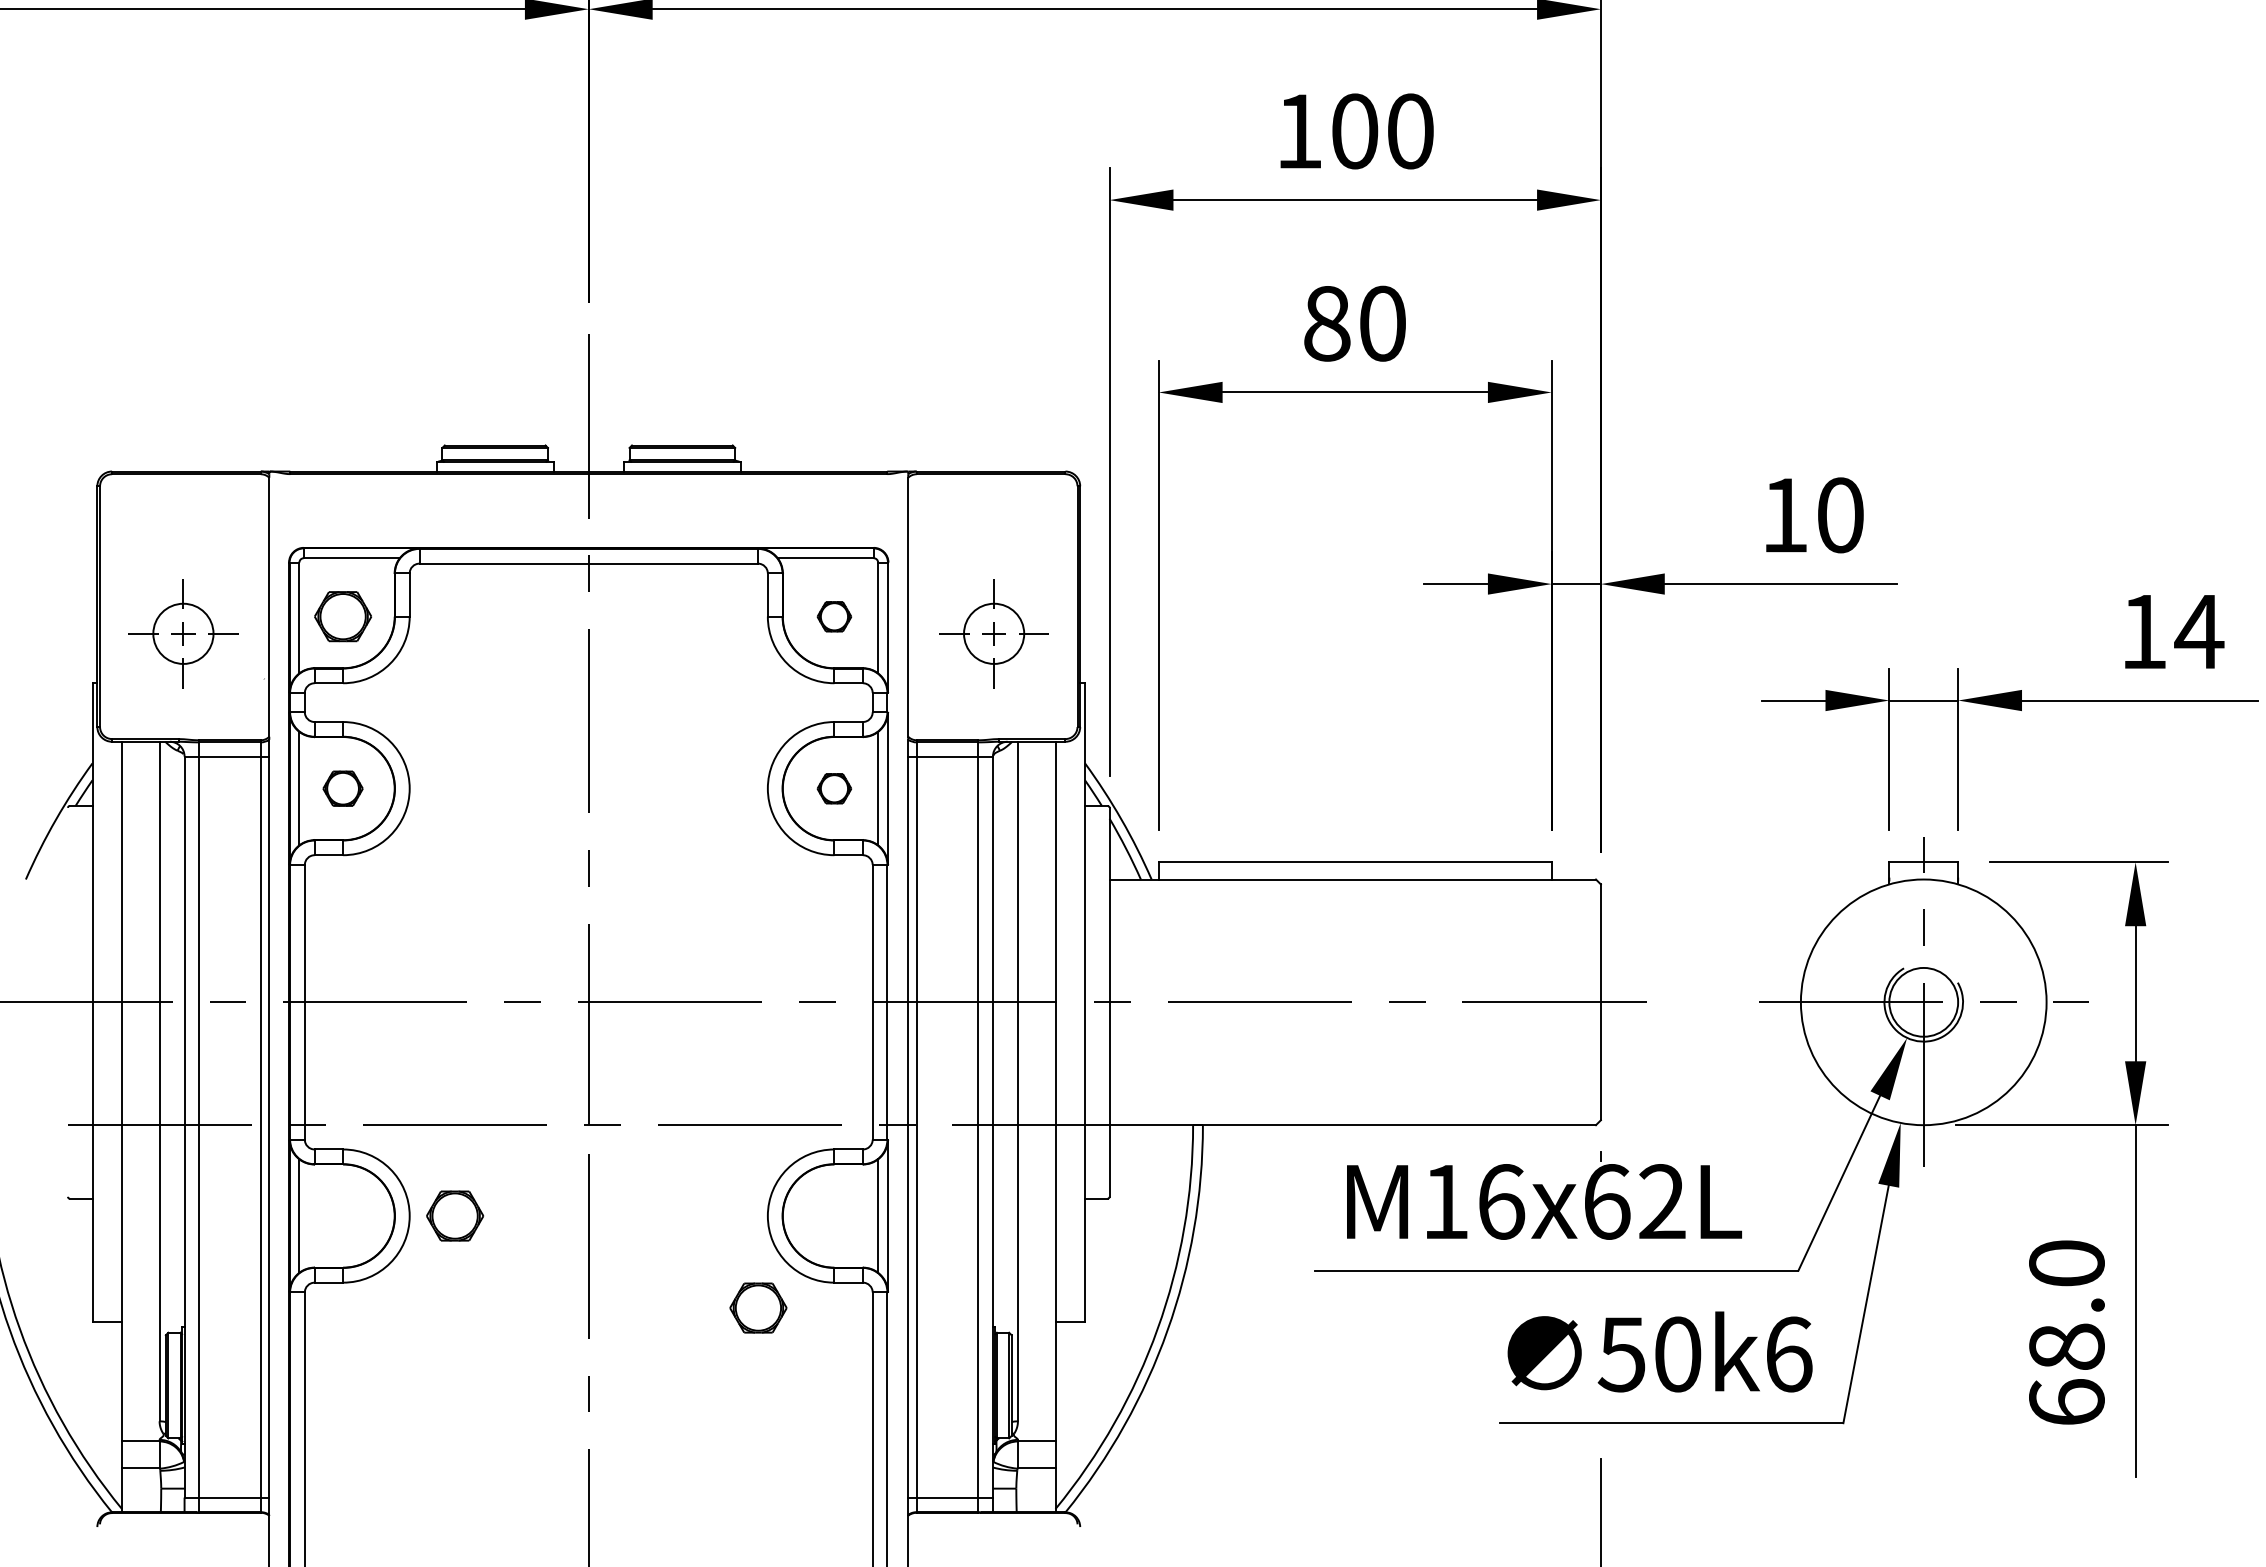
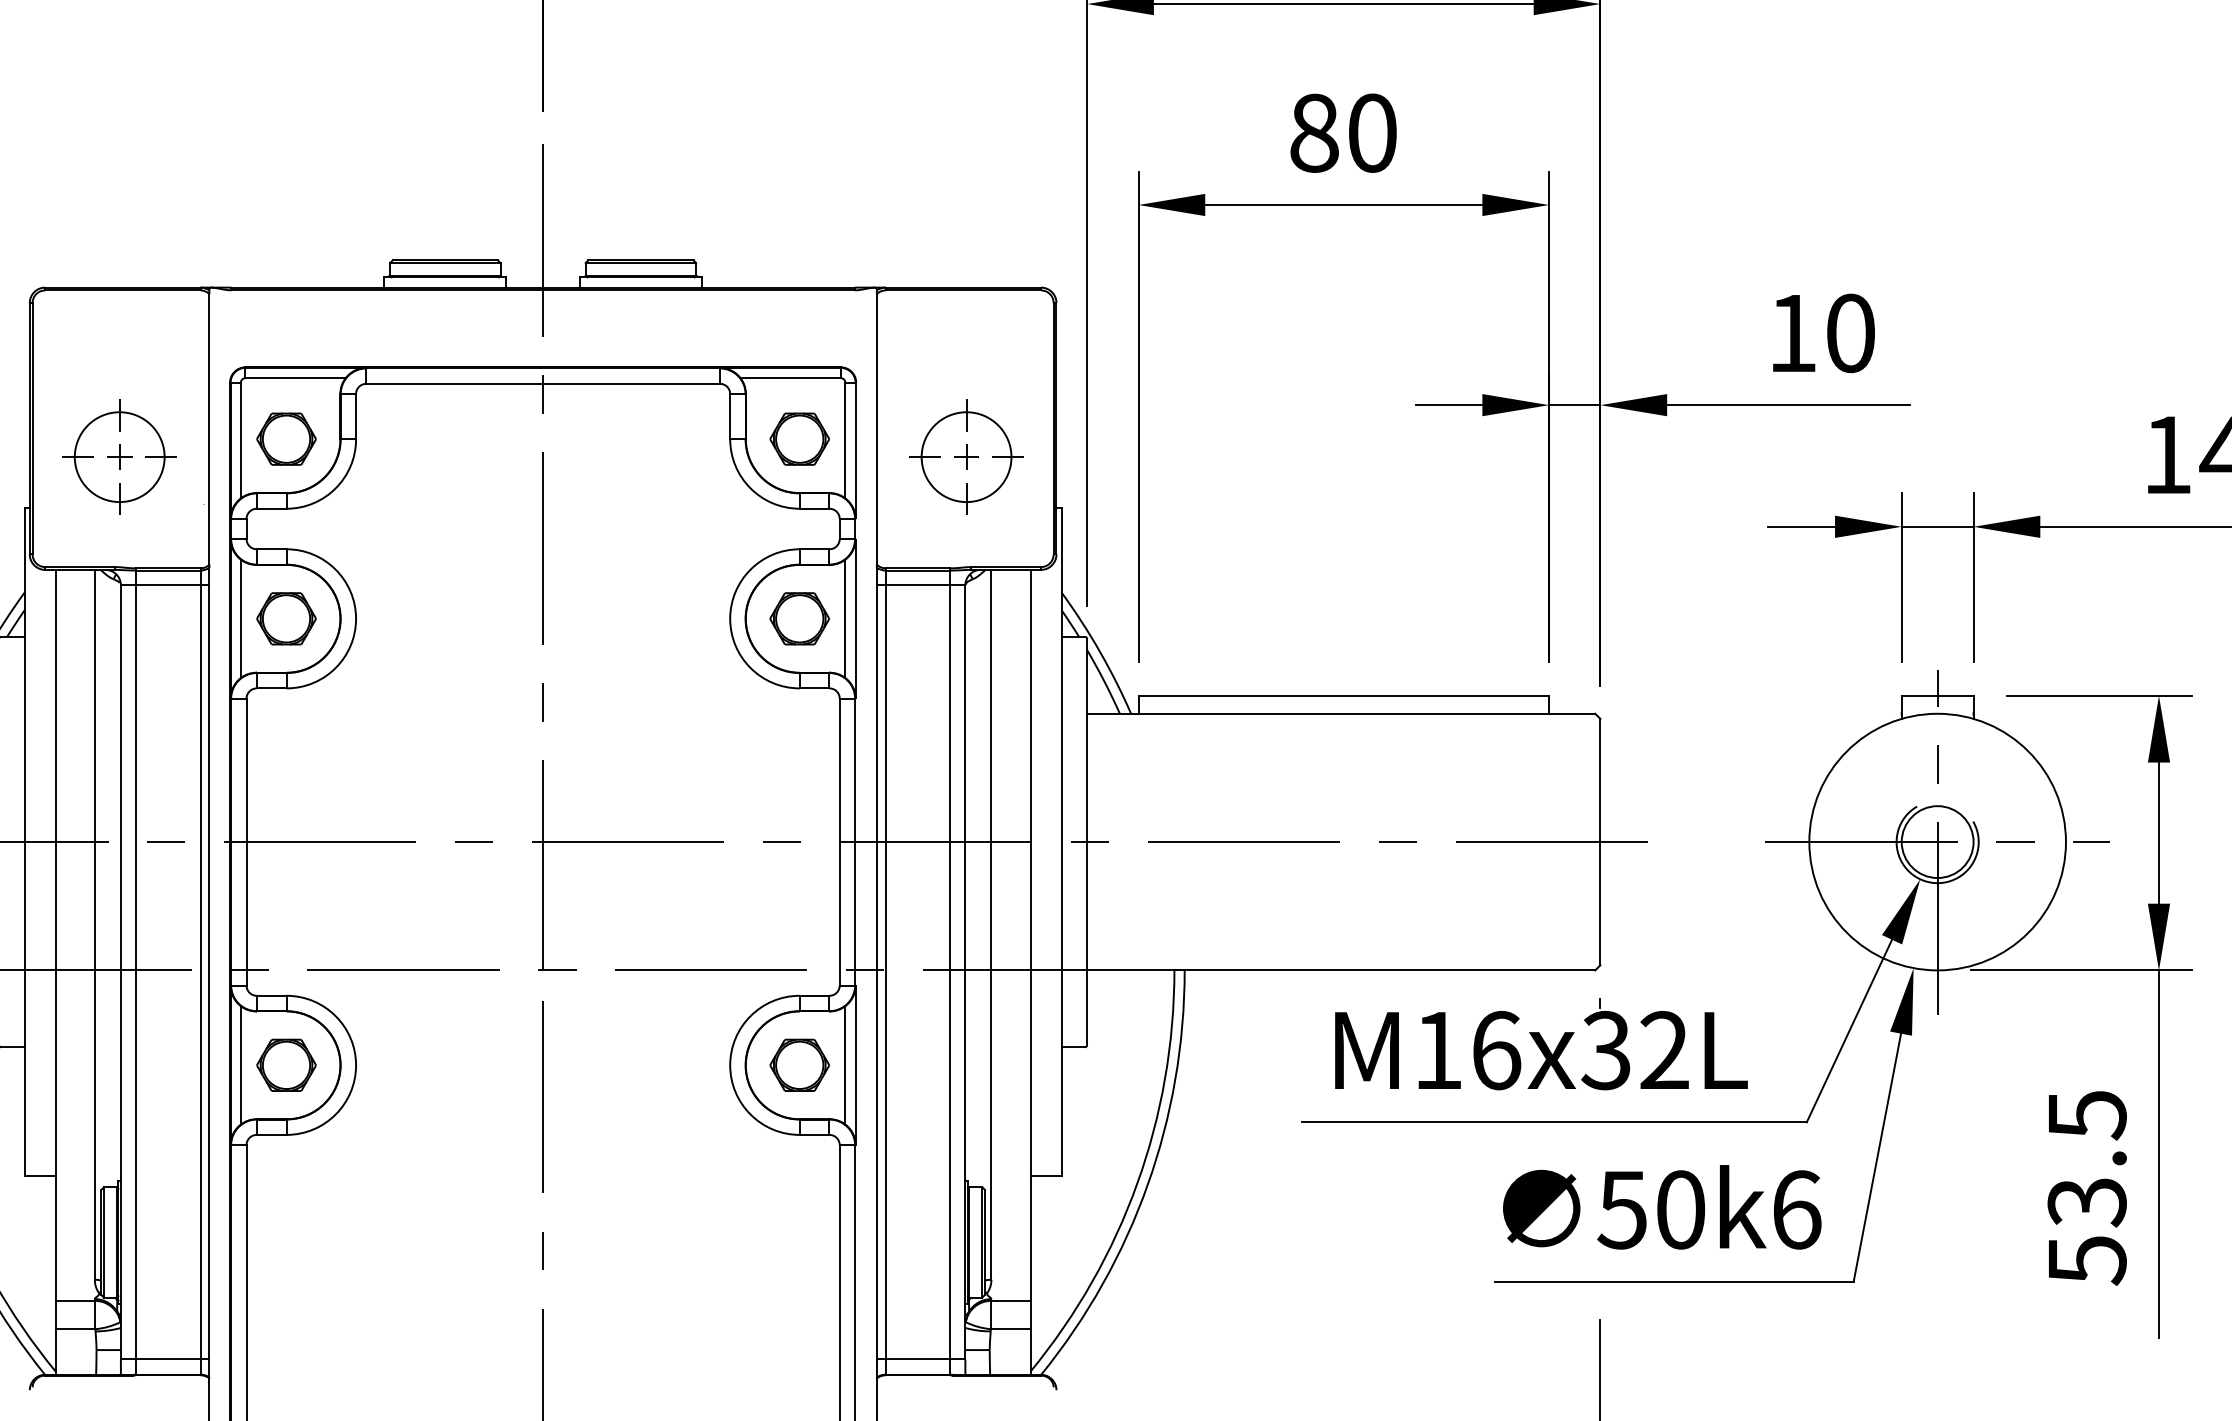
part: (834, 616) -> (799, 439), size x1.67
circle: (183, 633) -> (119, 456), size x1.43
circle: (994, 633) -> (966, 456), size x1.43
part: (342, 788) -> (285, 618), size x1.43
part: (834, 788) -> (799, 618), size x1.67
text: (1606, 1201) -> (1606, 1050), M16x62L -> M16x32L
part: (455, 1215) -> (286, 1064), moved
part: (758, 1307) -> (799, 1064), moved
text: (2066, 1333) -> (2086, 1188), 68.0 -> 53.5

